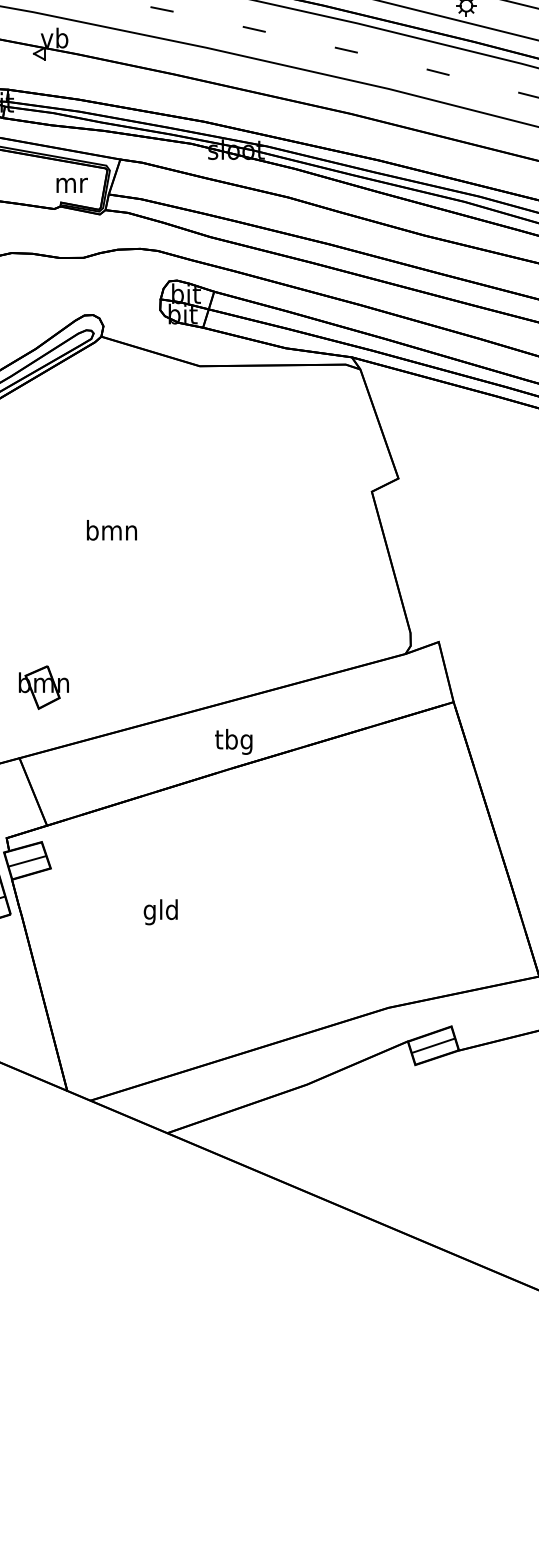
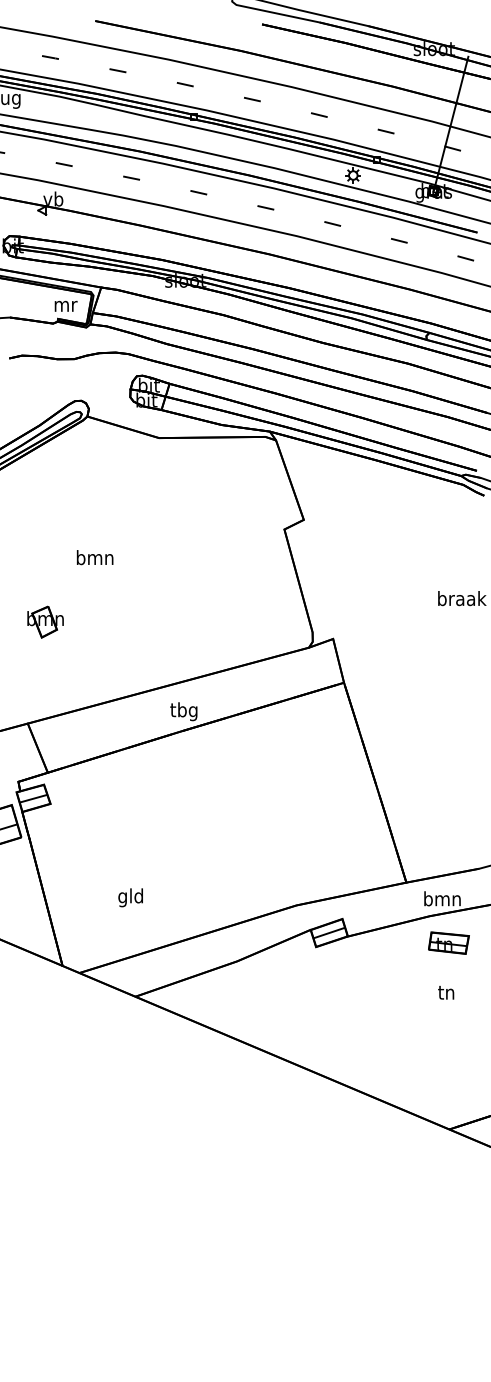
part: (43, 686) -> (45, 621), moved
text: (160, 911) -> (130, 897), moved

